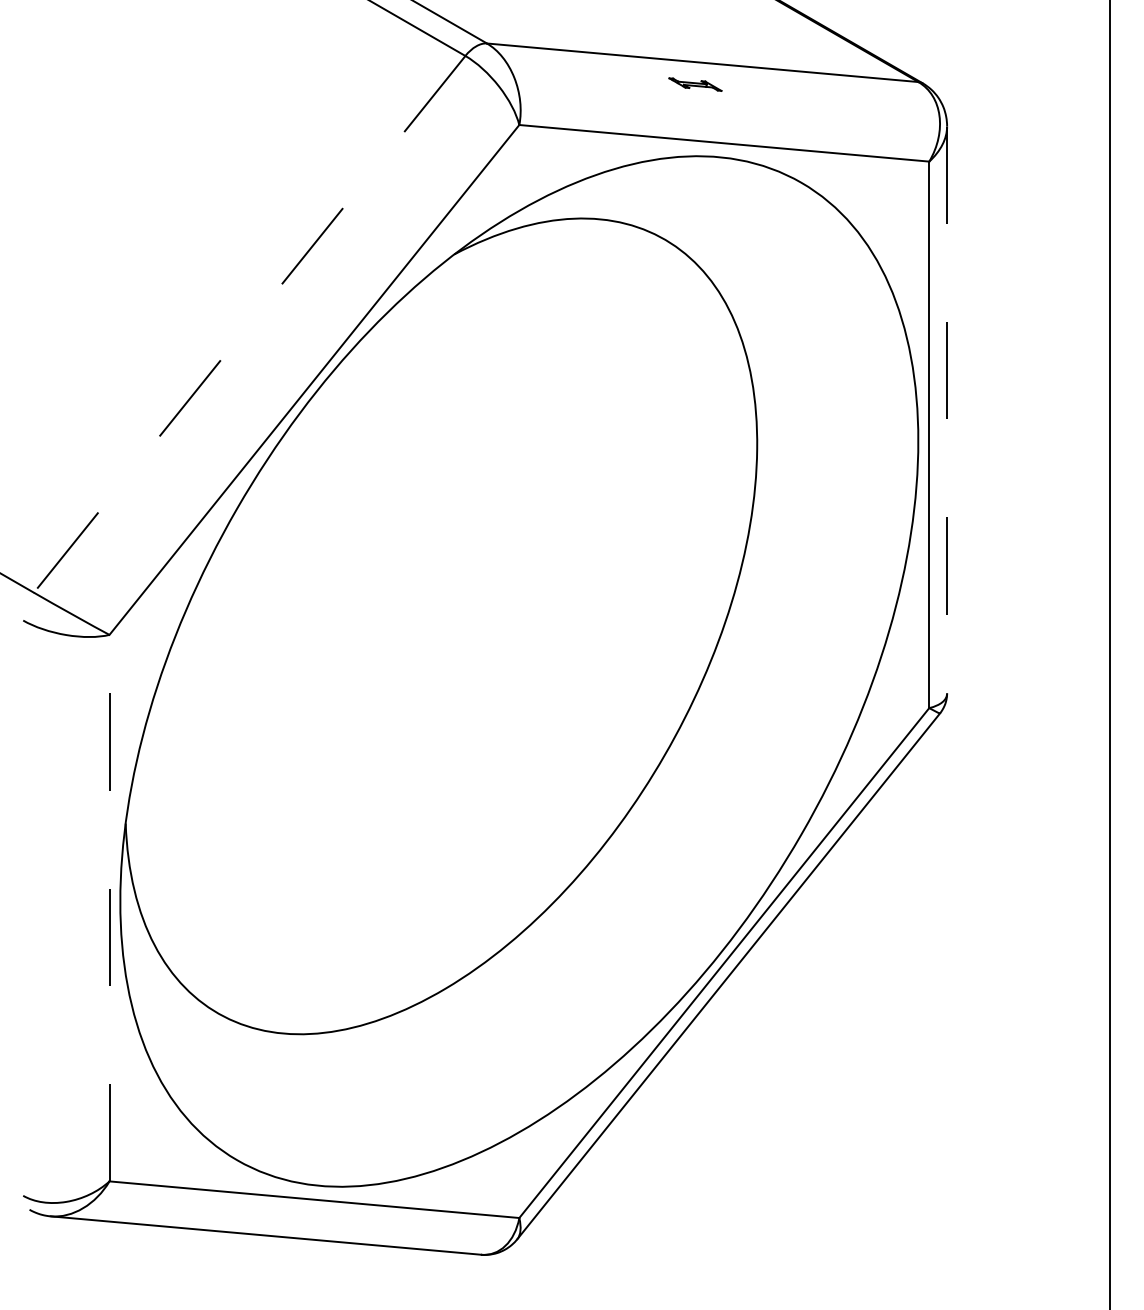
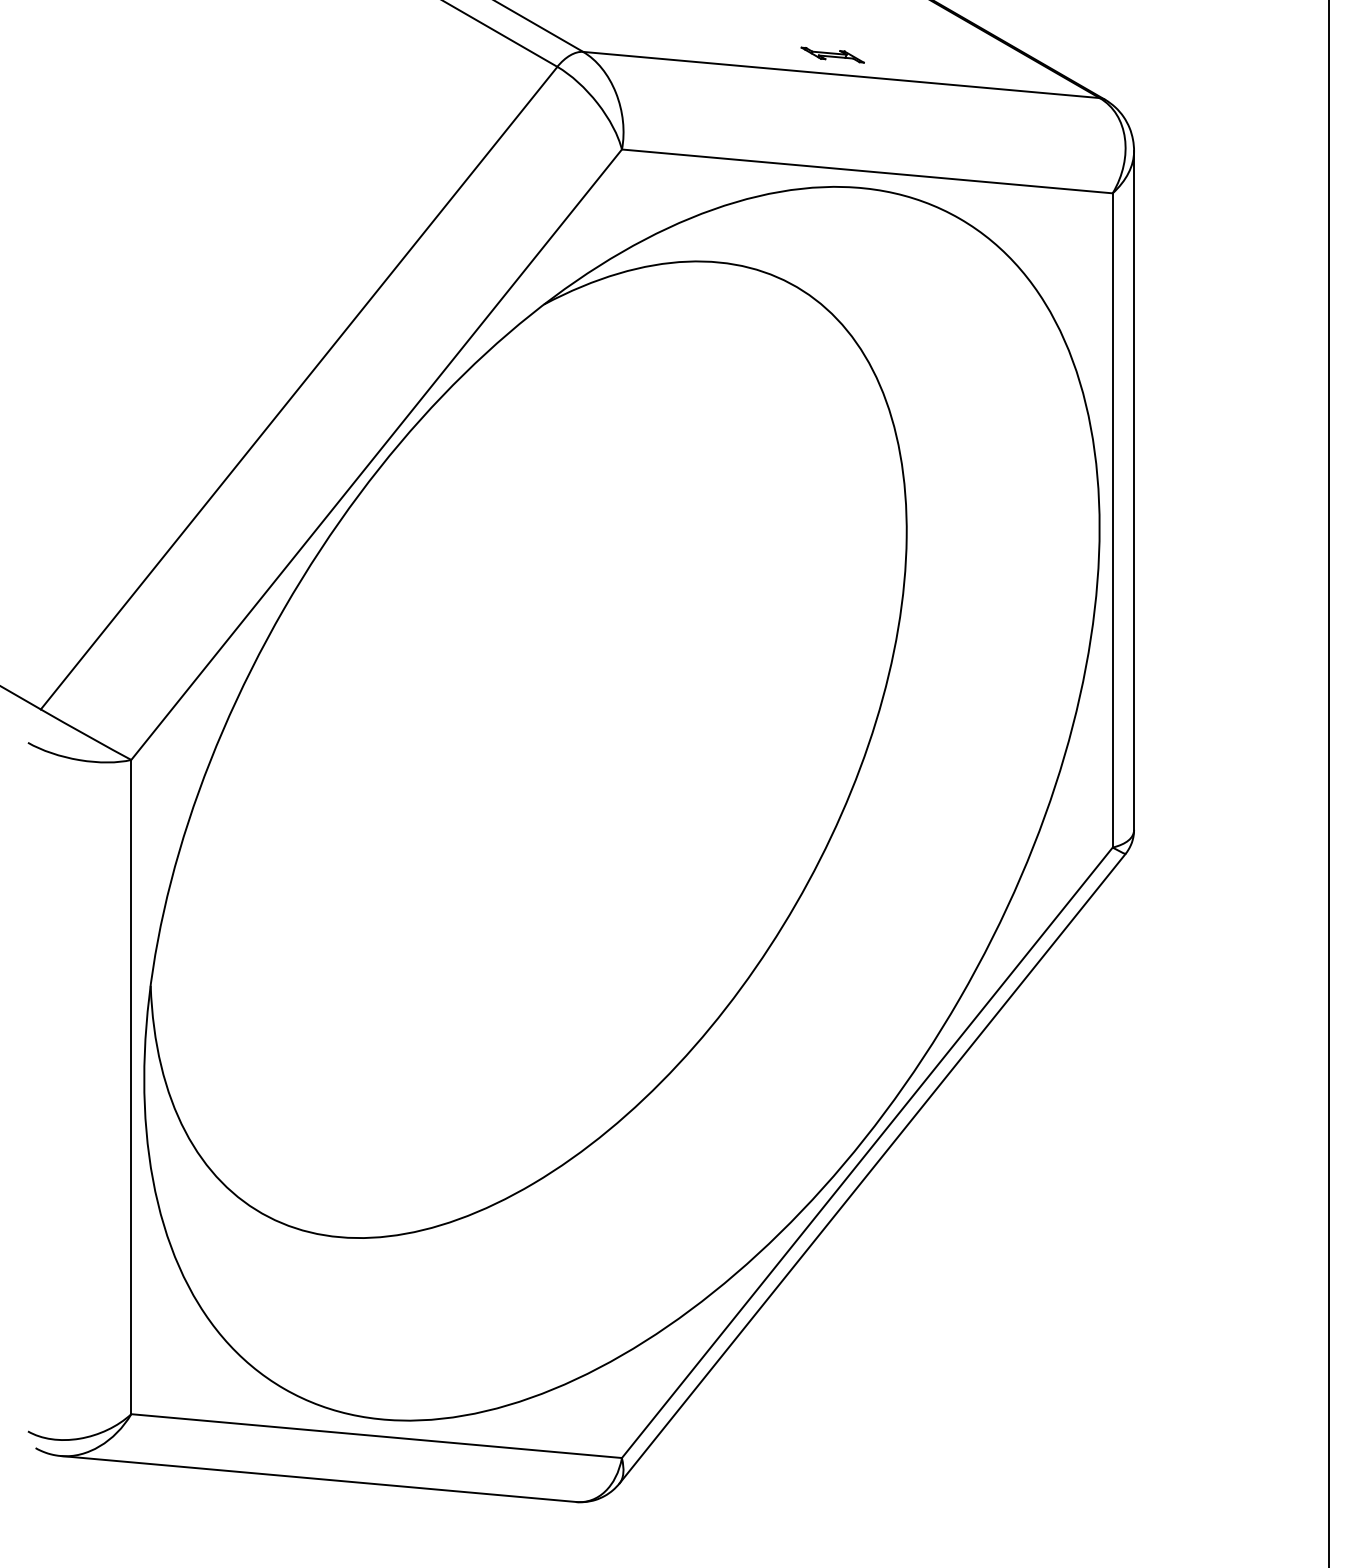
part: (695, 84) -> (832, 54), moved
line: (249, 324) -> (298, 388), dashed -> solid
line: (947, 410) -> (1134, 491), dashed -> solid
line: (109, 907) -> (131, 1086), dashed -> solid

